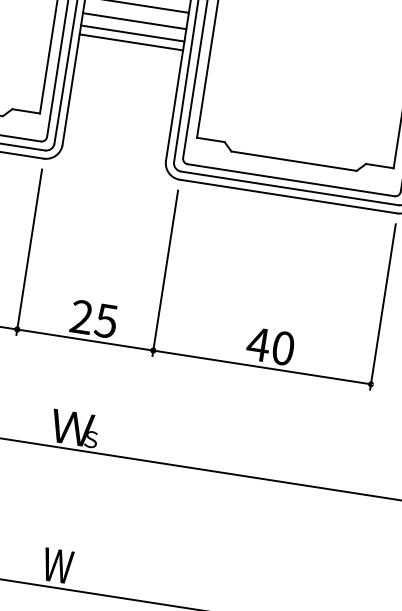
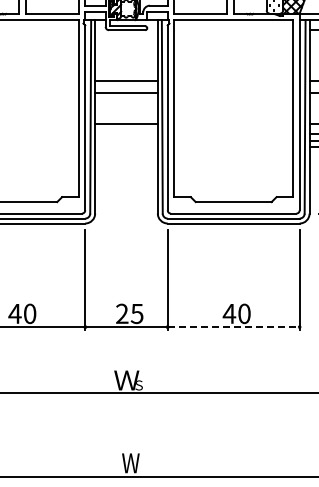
line: (134, 20) -> (126, 133), removed
line: (132, 33) -> (126, 141), removed
line: (131, 42) -> (126, 146), removed
line: (261, 368) -> (233, 327), solid -> dashed

